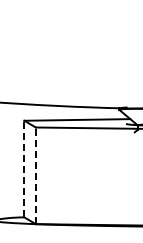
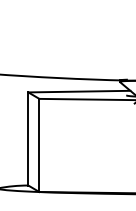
line: (24, 168) -> (28, 138), dashed -> solid
line: (35, 175) -> (39, 145), dashed -> solid

